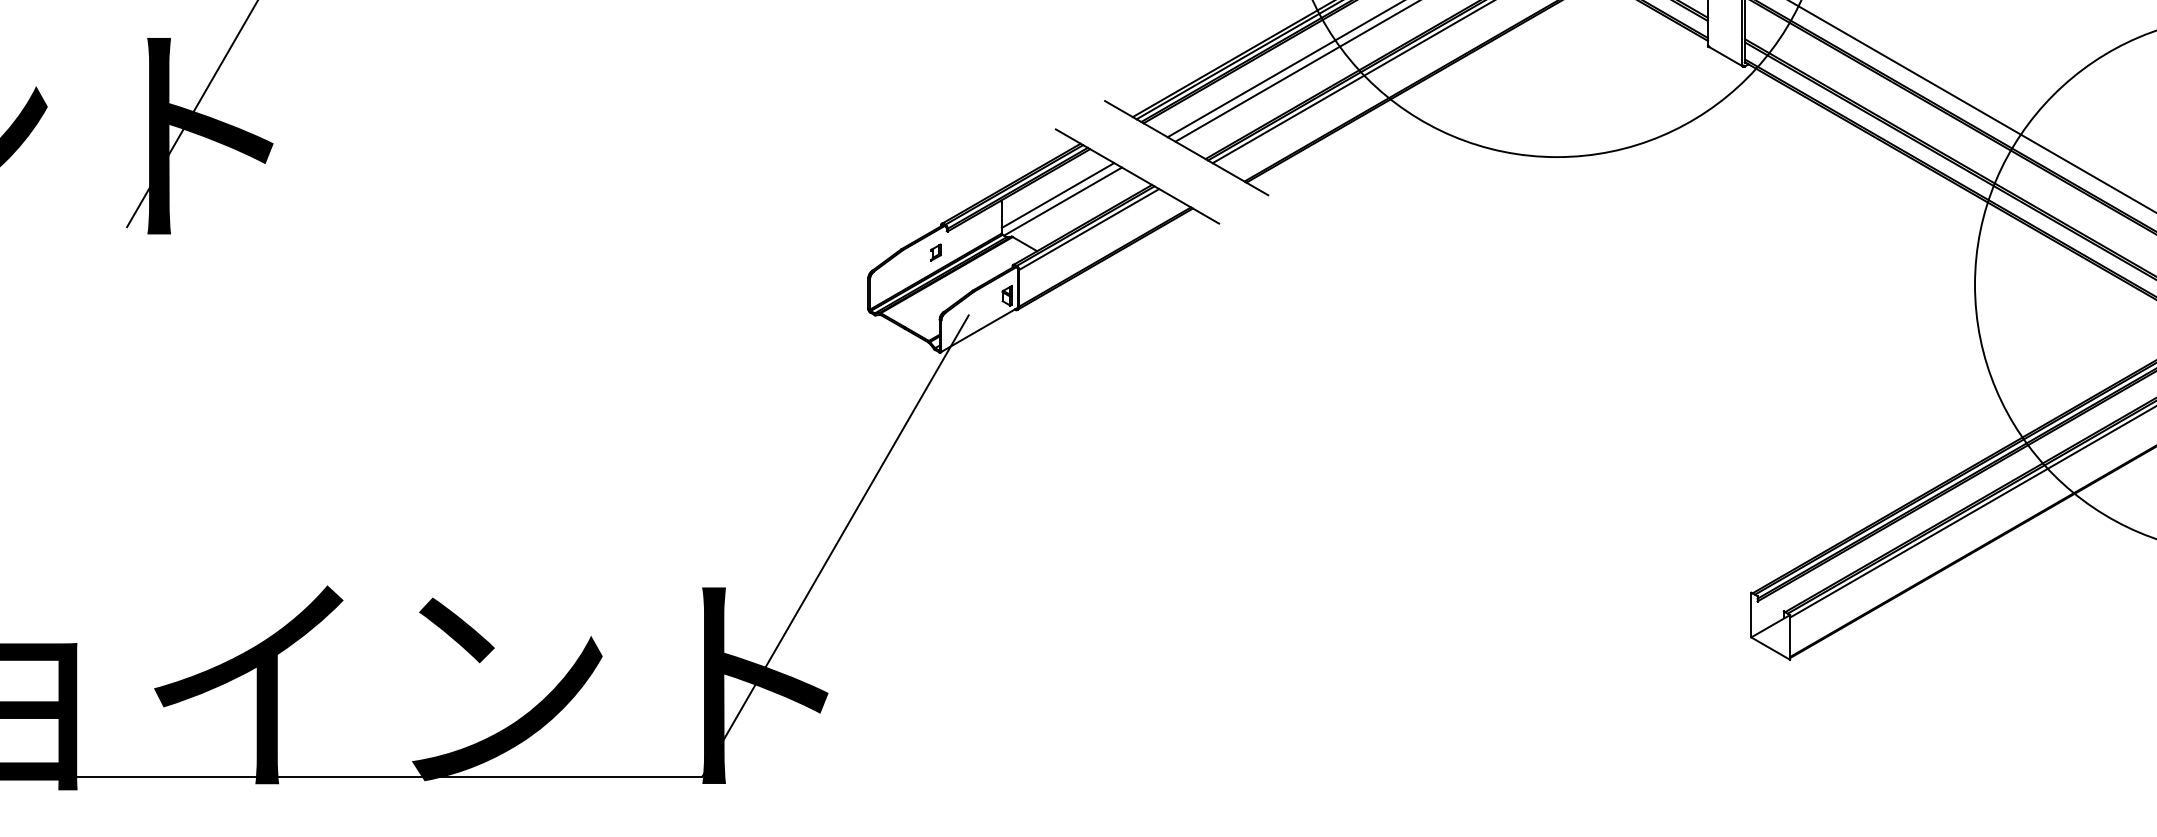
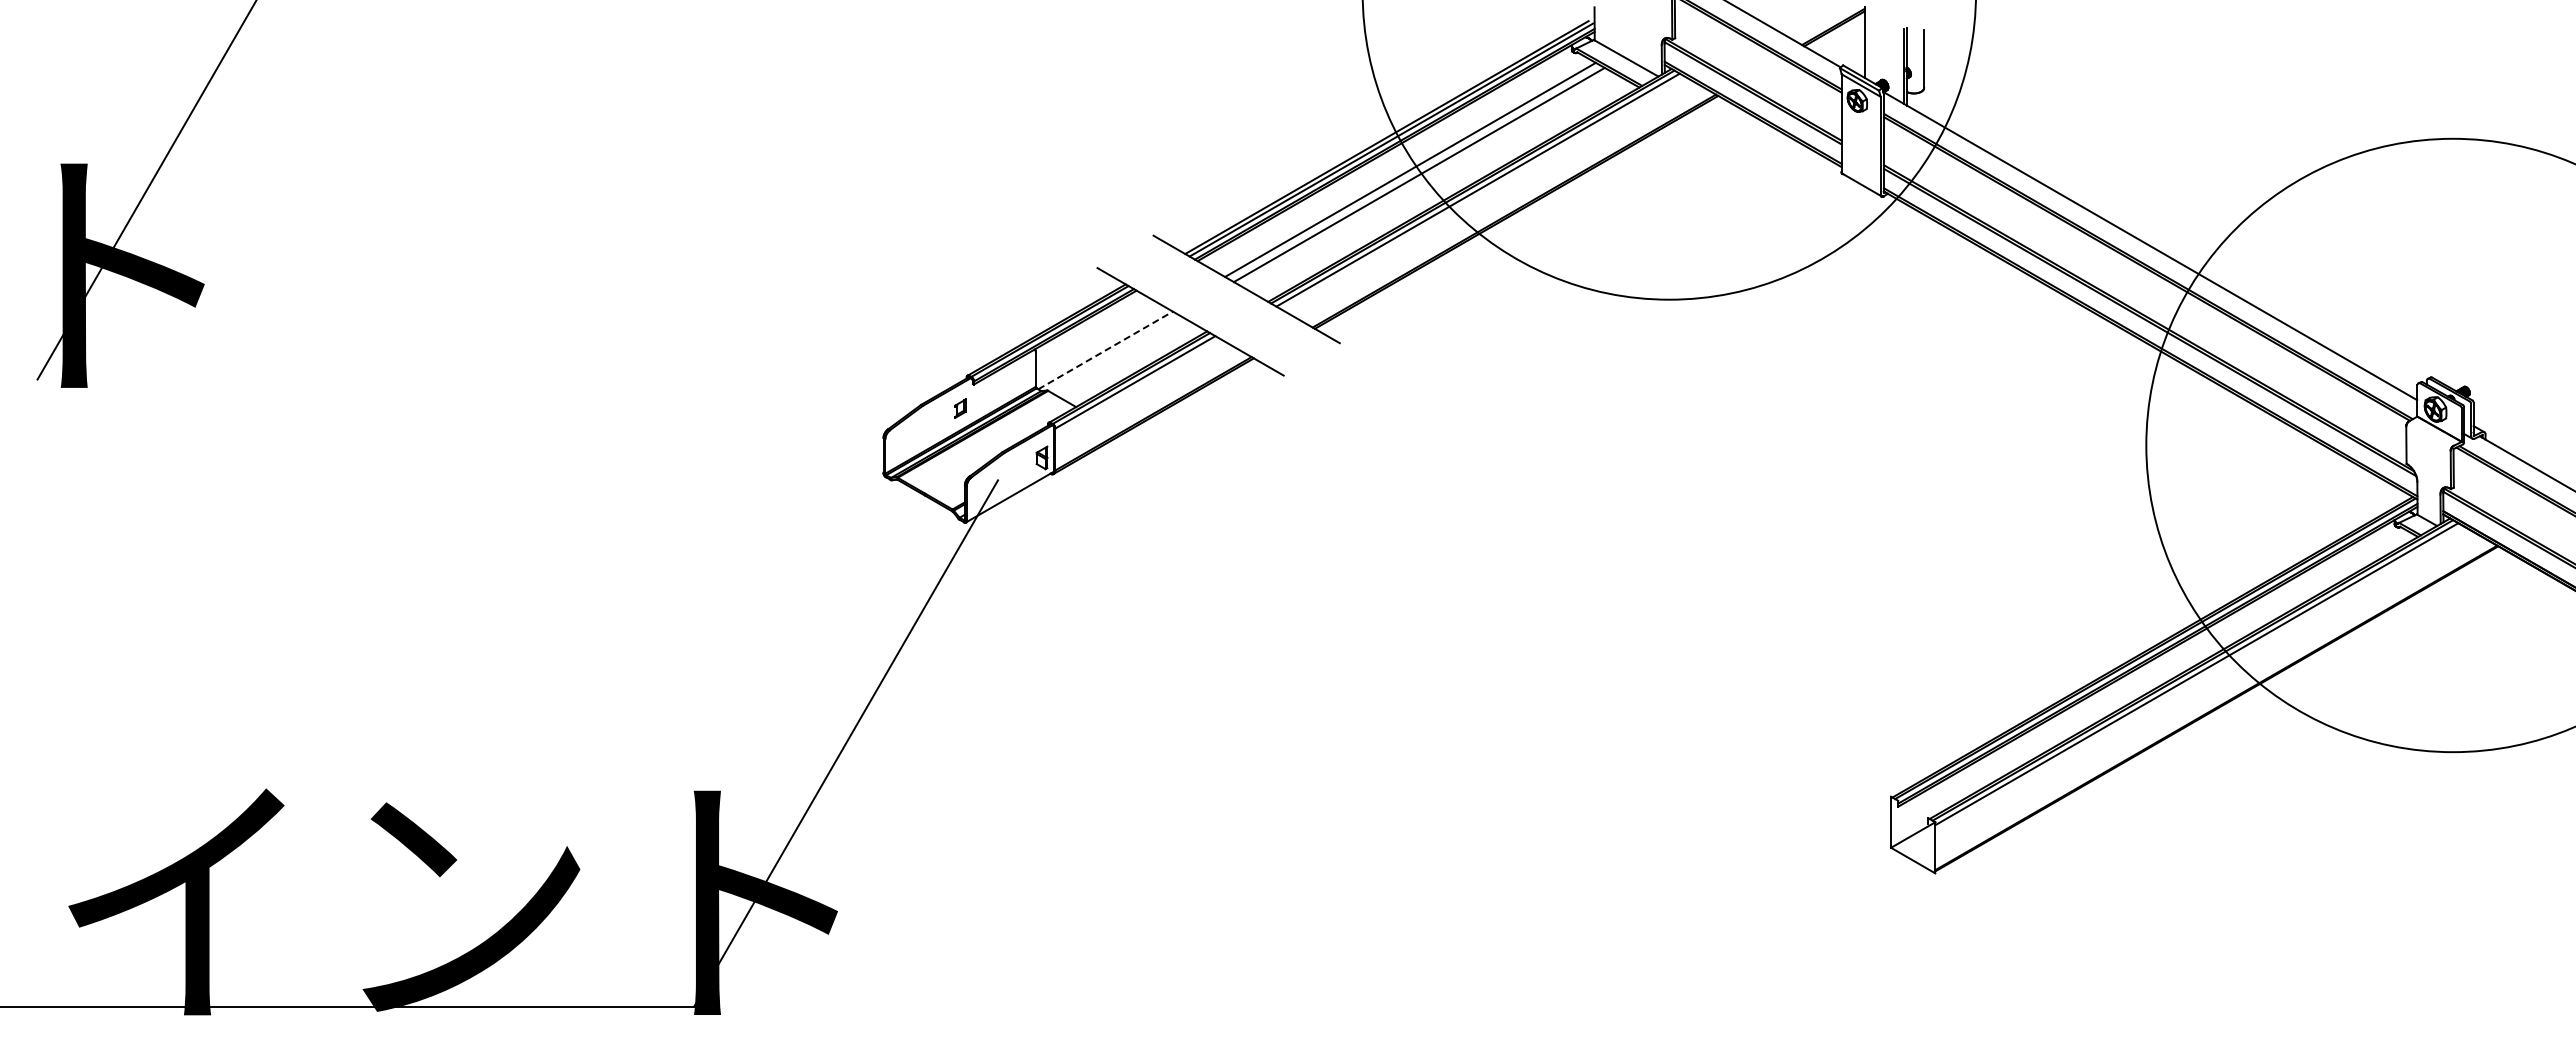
line: (1057, 195) -> (1099, 343), removed
line: (1062, 201) -> (1105, 350), solid -> dashed

